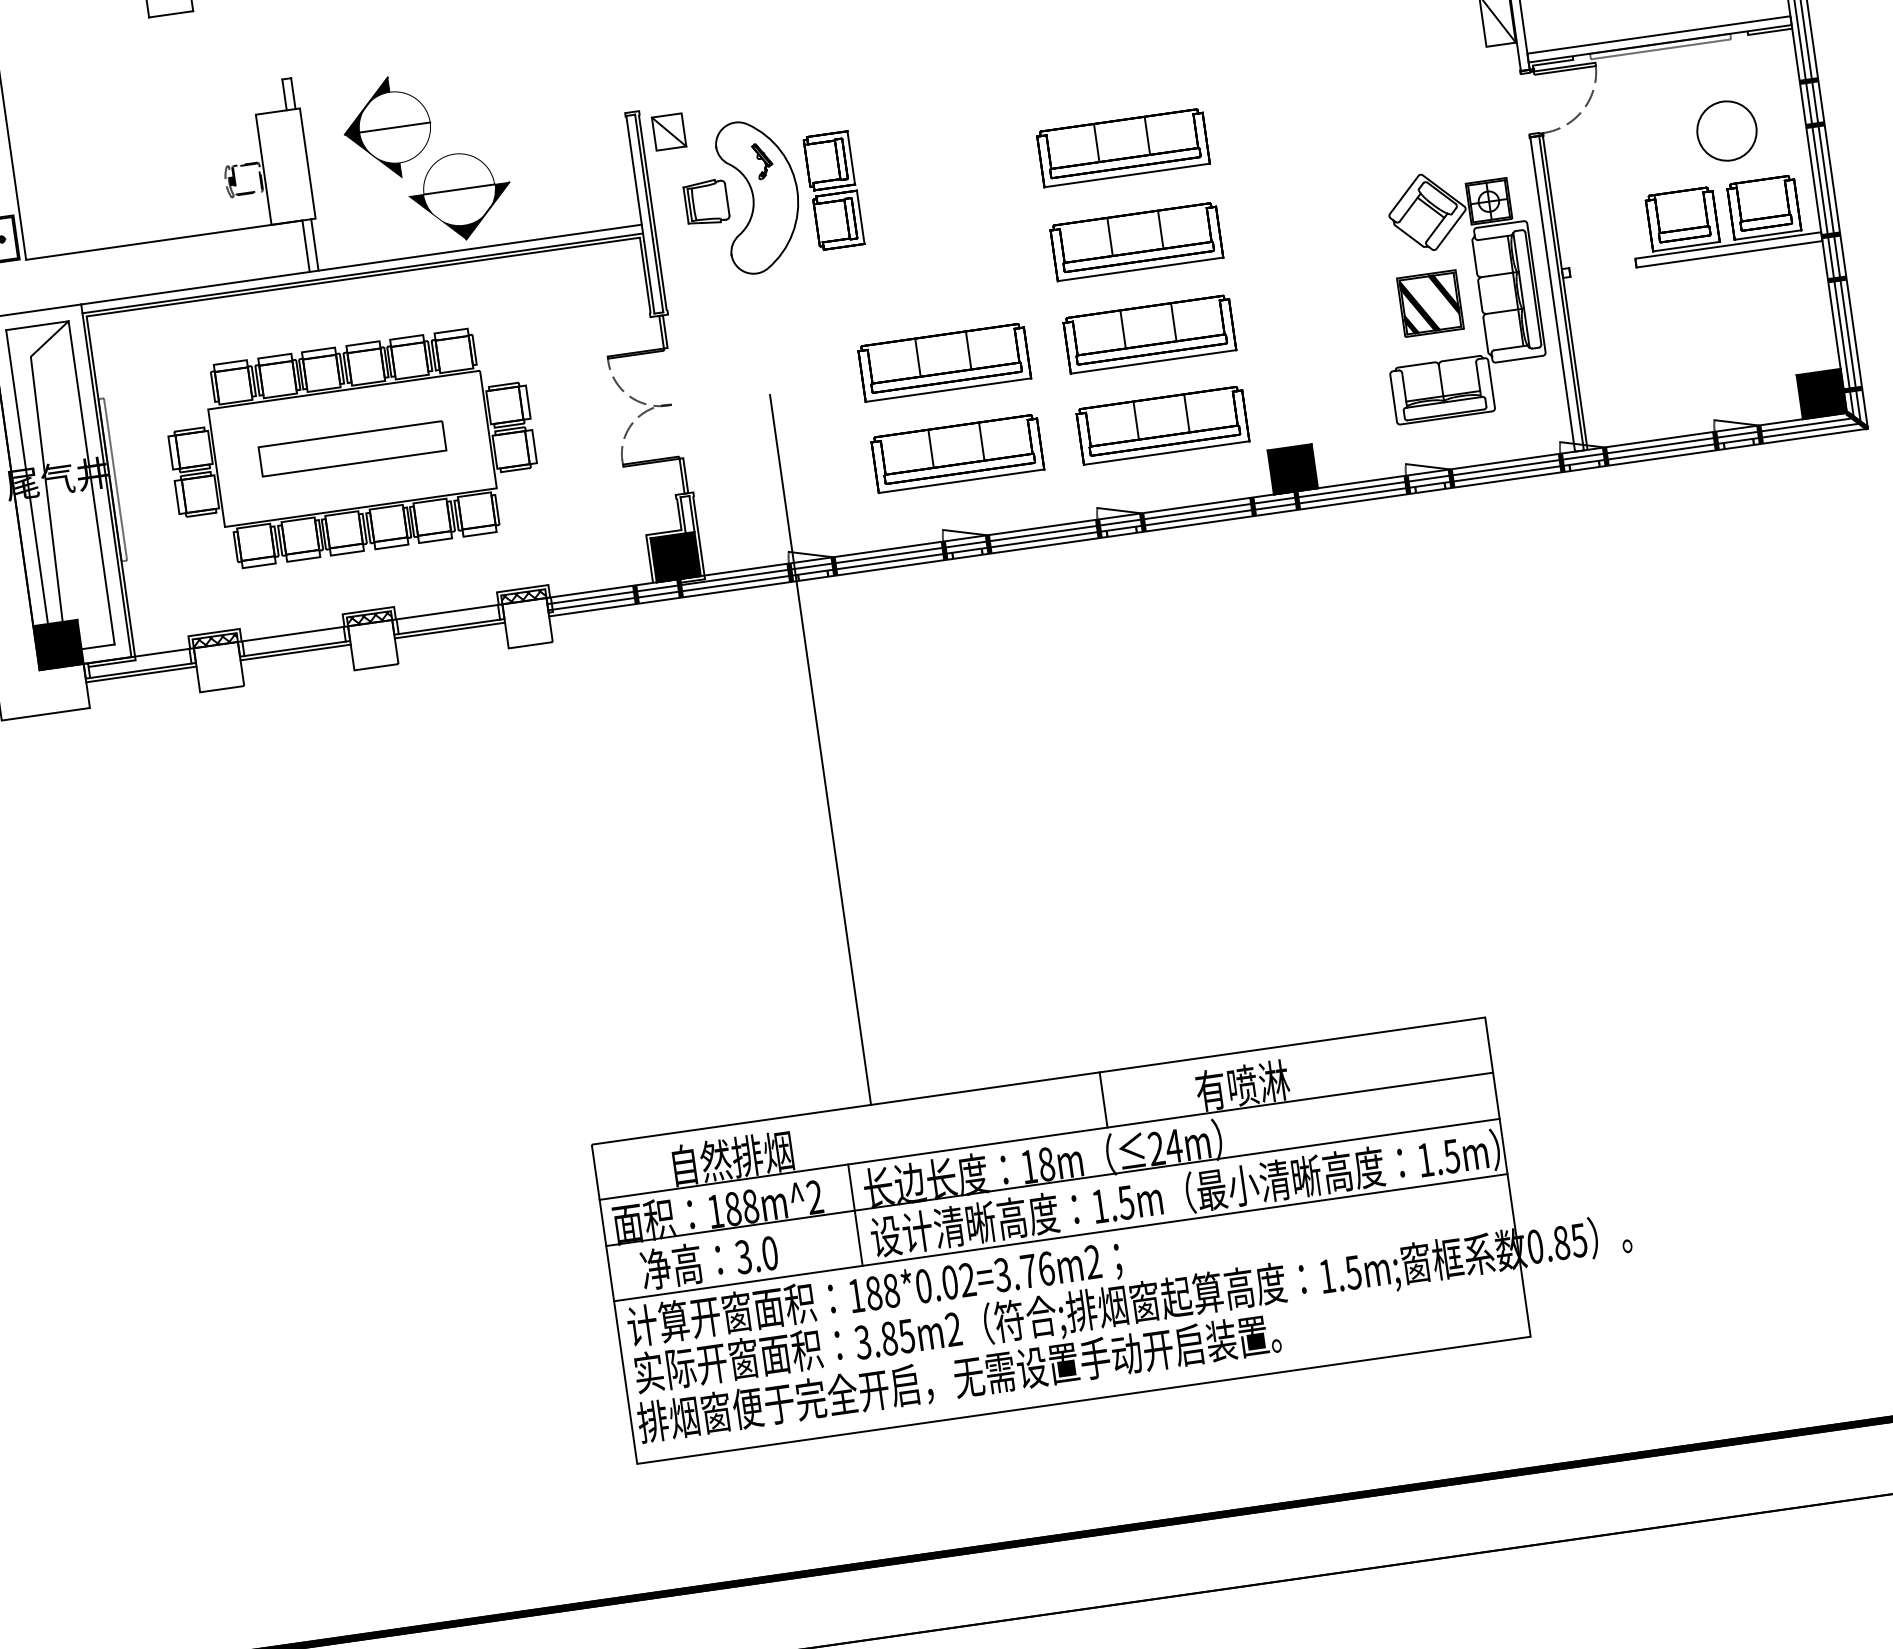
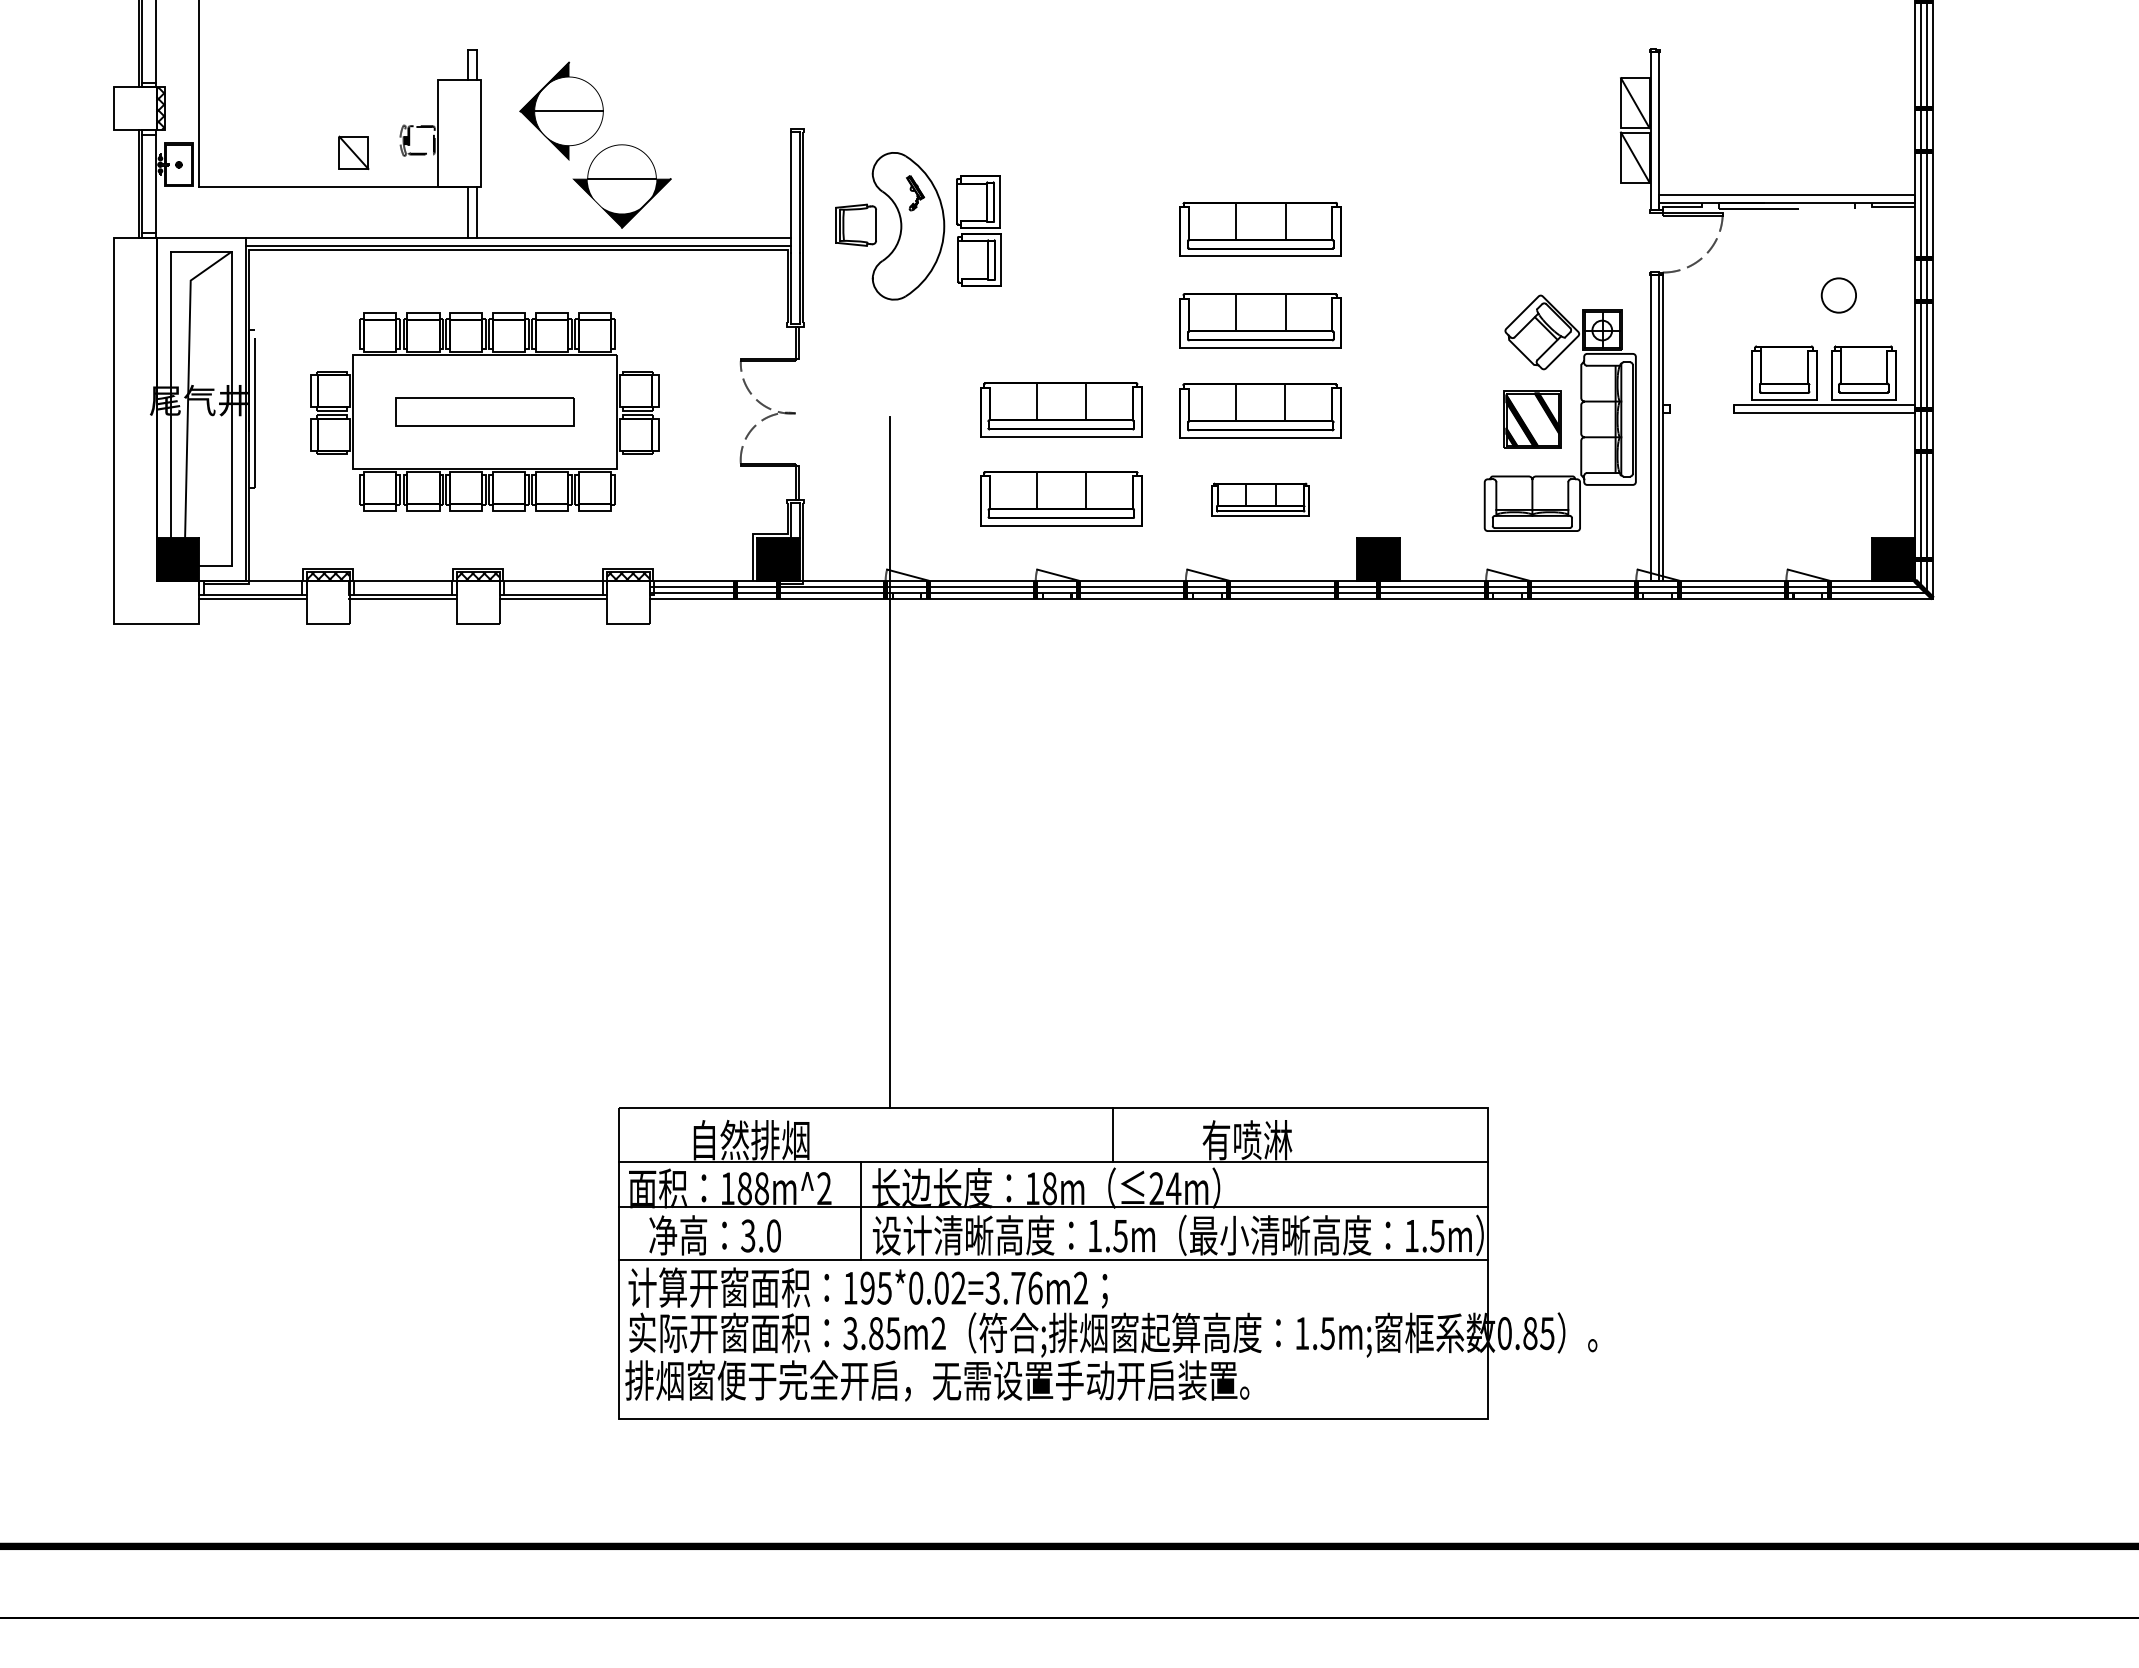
part: (668, 131) -> (353, 152), moved
circle: (1726, 131) -> (1838, 295), size x0.6
part: (1162, 425) -> (1260, 499), size x0.6
text: (881, 1291) -> (875, 1287), 188*0.02=3.76m2 -> 195*0.02=3.76m2

